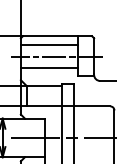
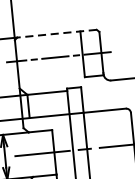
line: (57, 36) -> (56, 34), solid -> dashed
line: (48, 45) -> (47, 45), removed
line: (48, 67) -> (50, 70), removed

